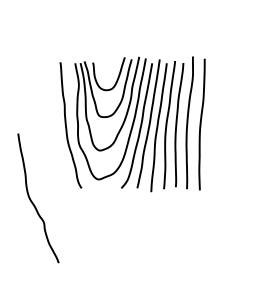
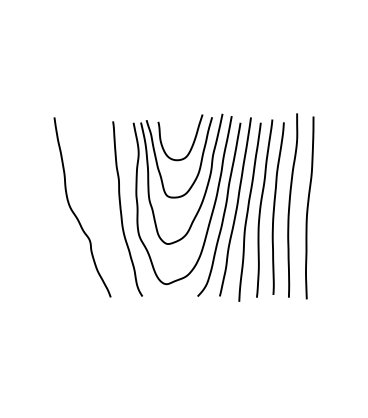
curve: (32, 202) -> (74, 212), moved

